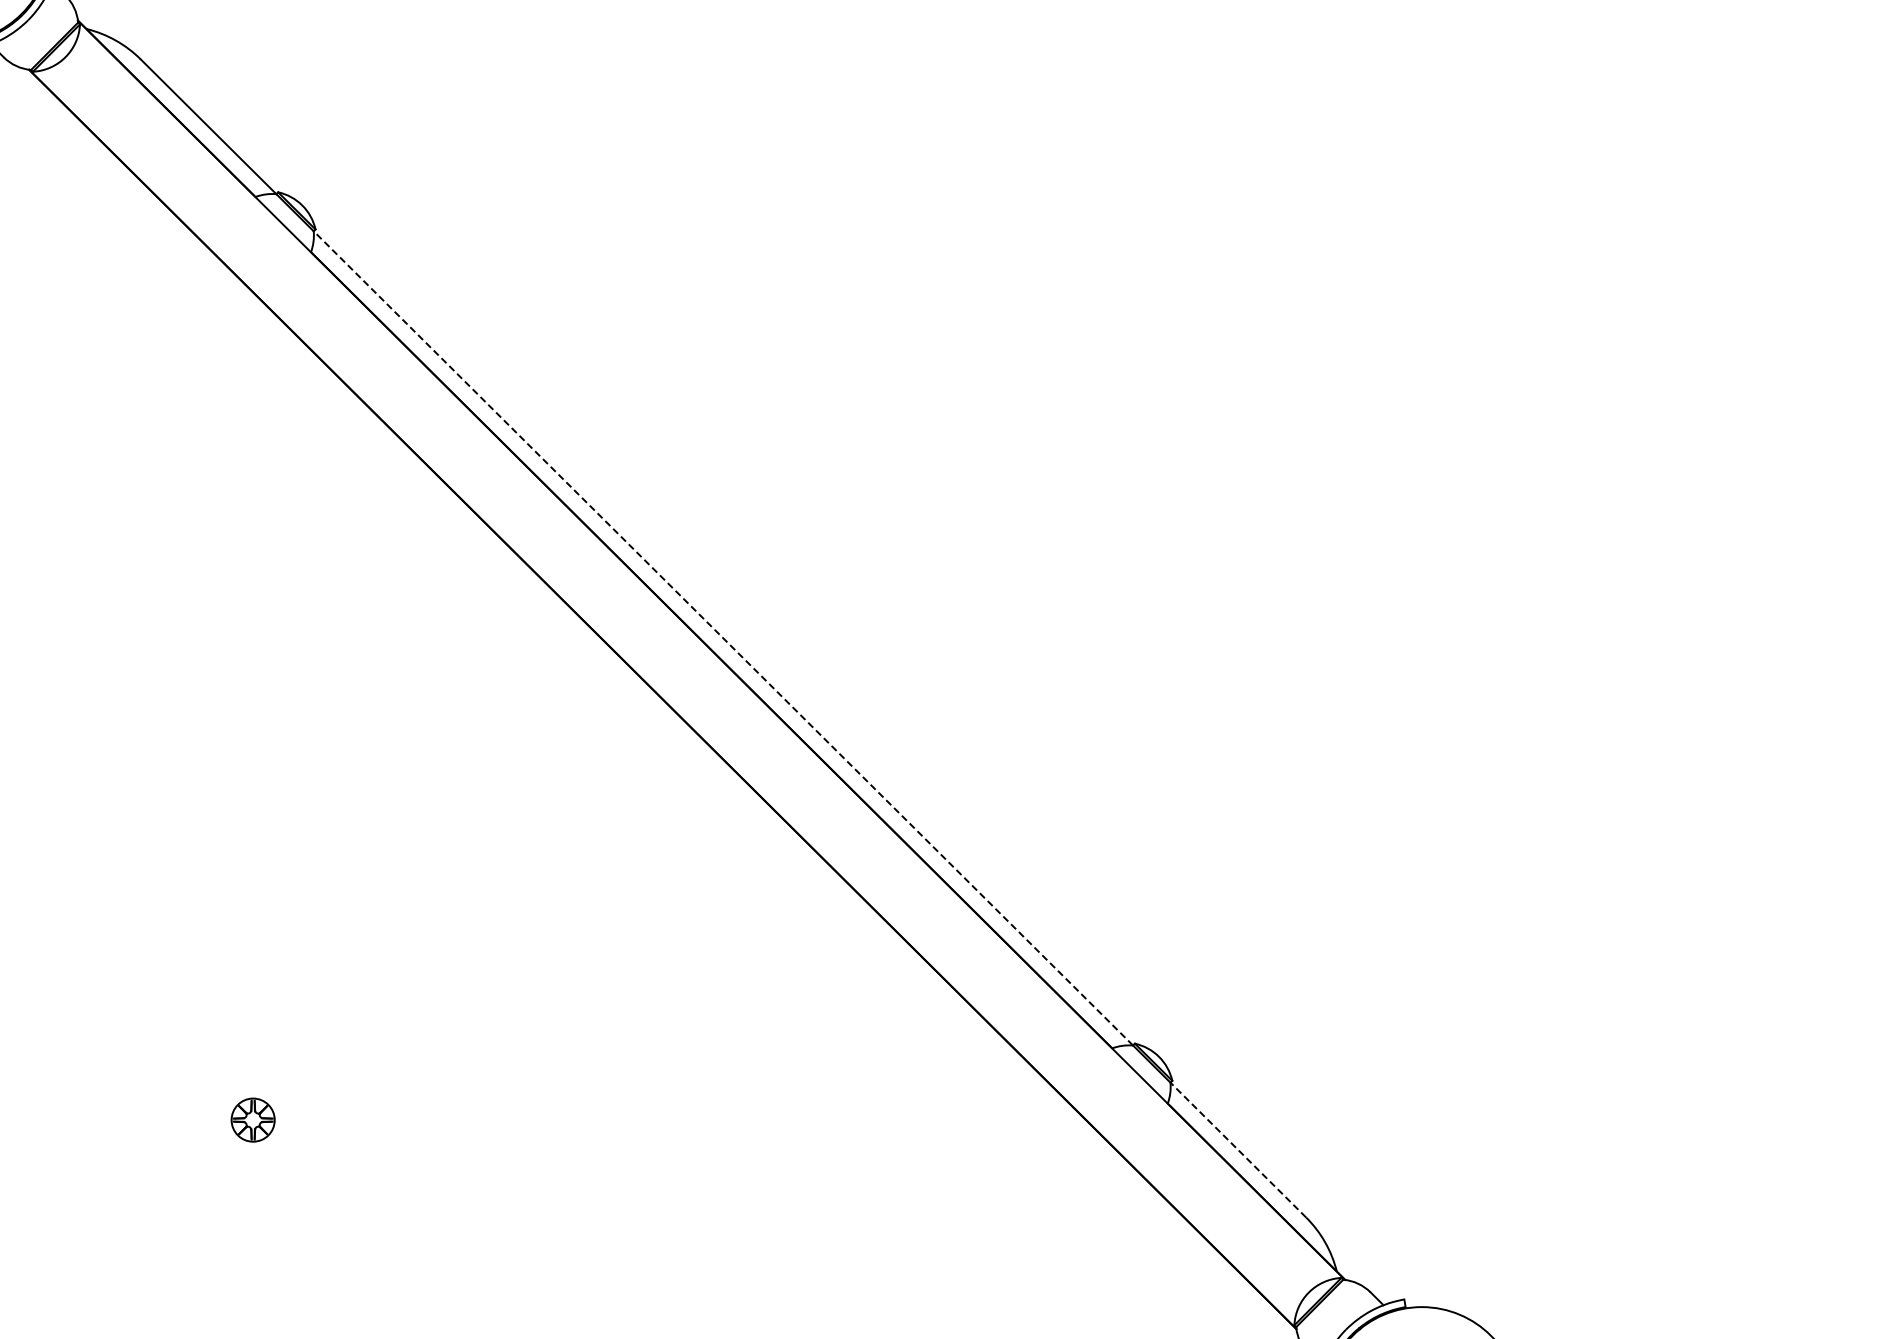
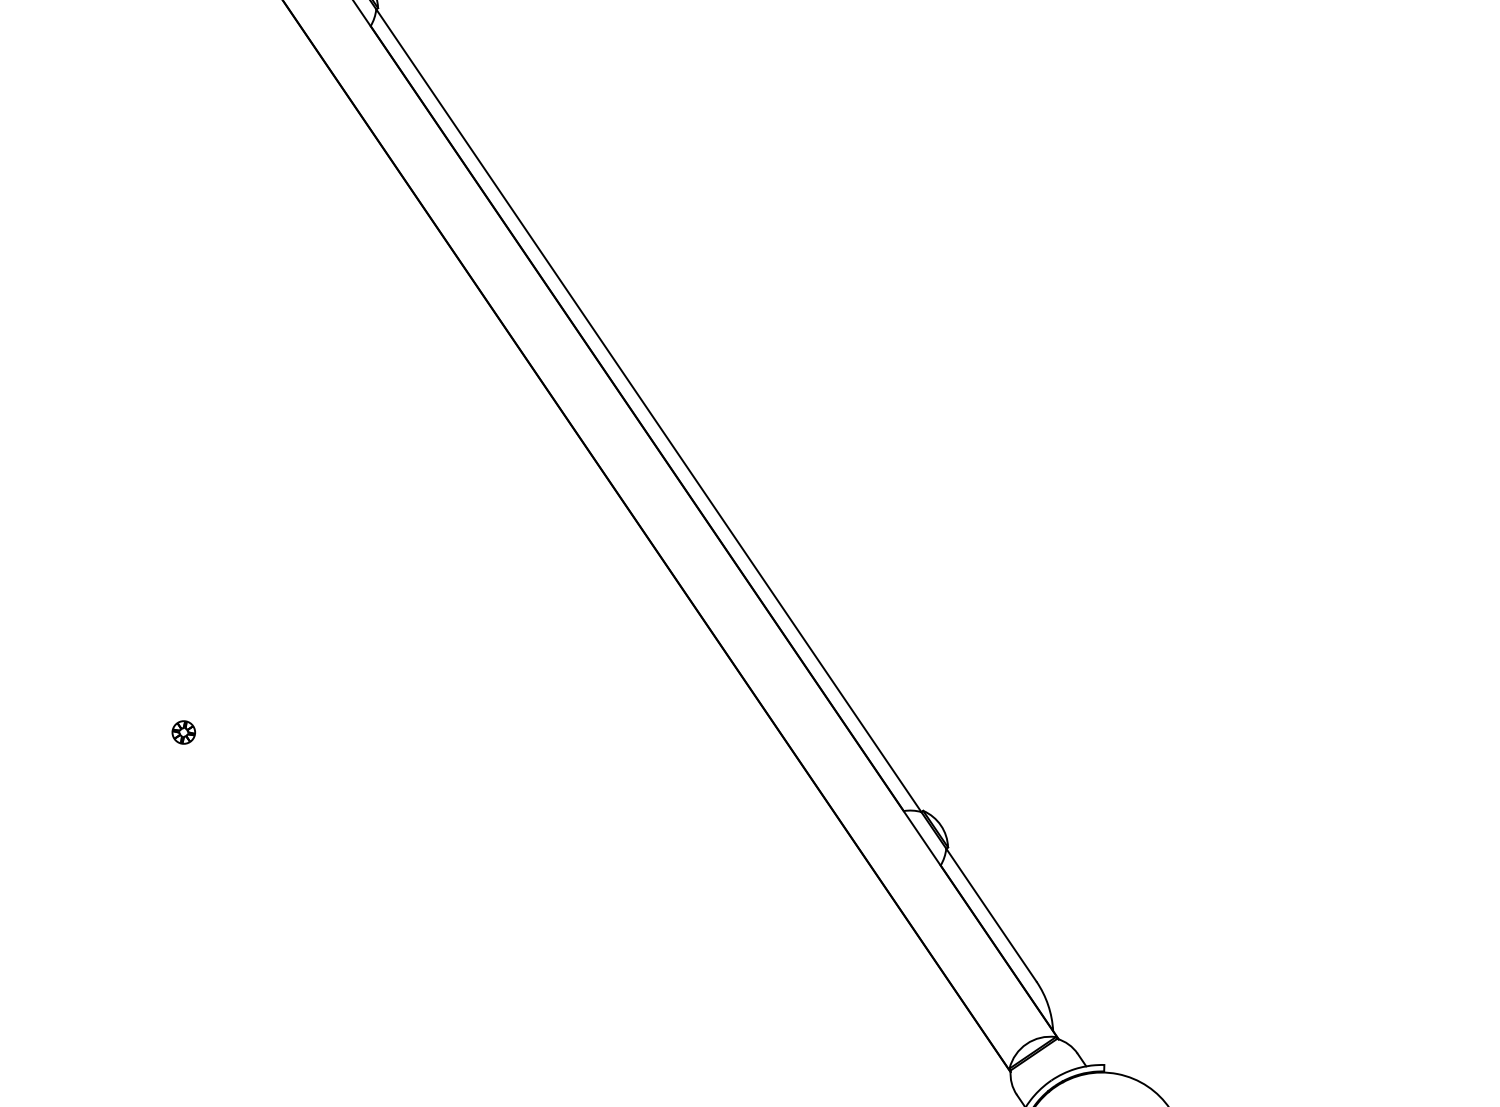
line: (723, 638) -> (648, 410), dashed -> solid
part: (252, 1119) -> (183, 731), size x0.62
line: (1238, 1150) -> (991, 915), dashed -> solid

